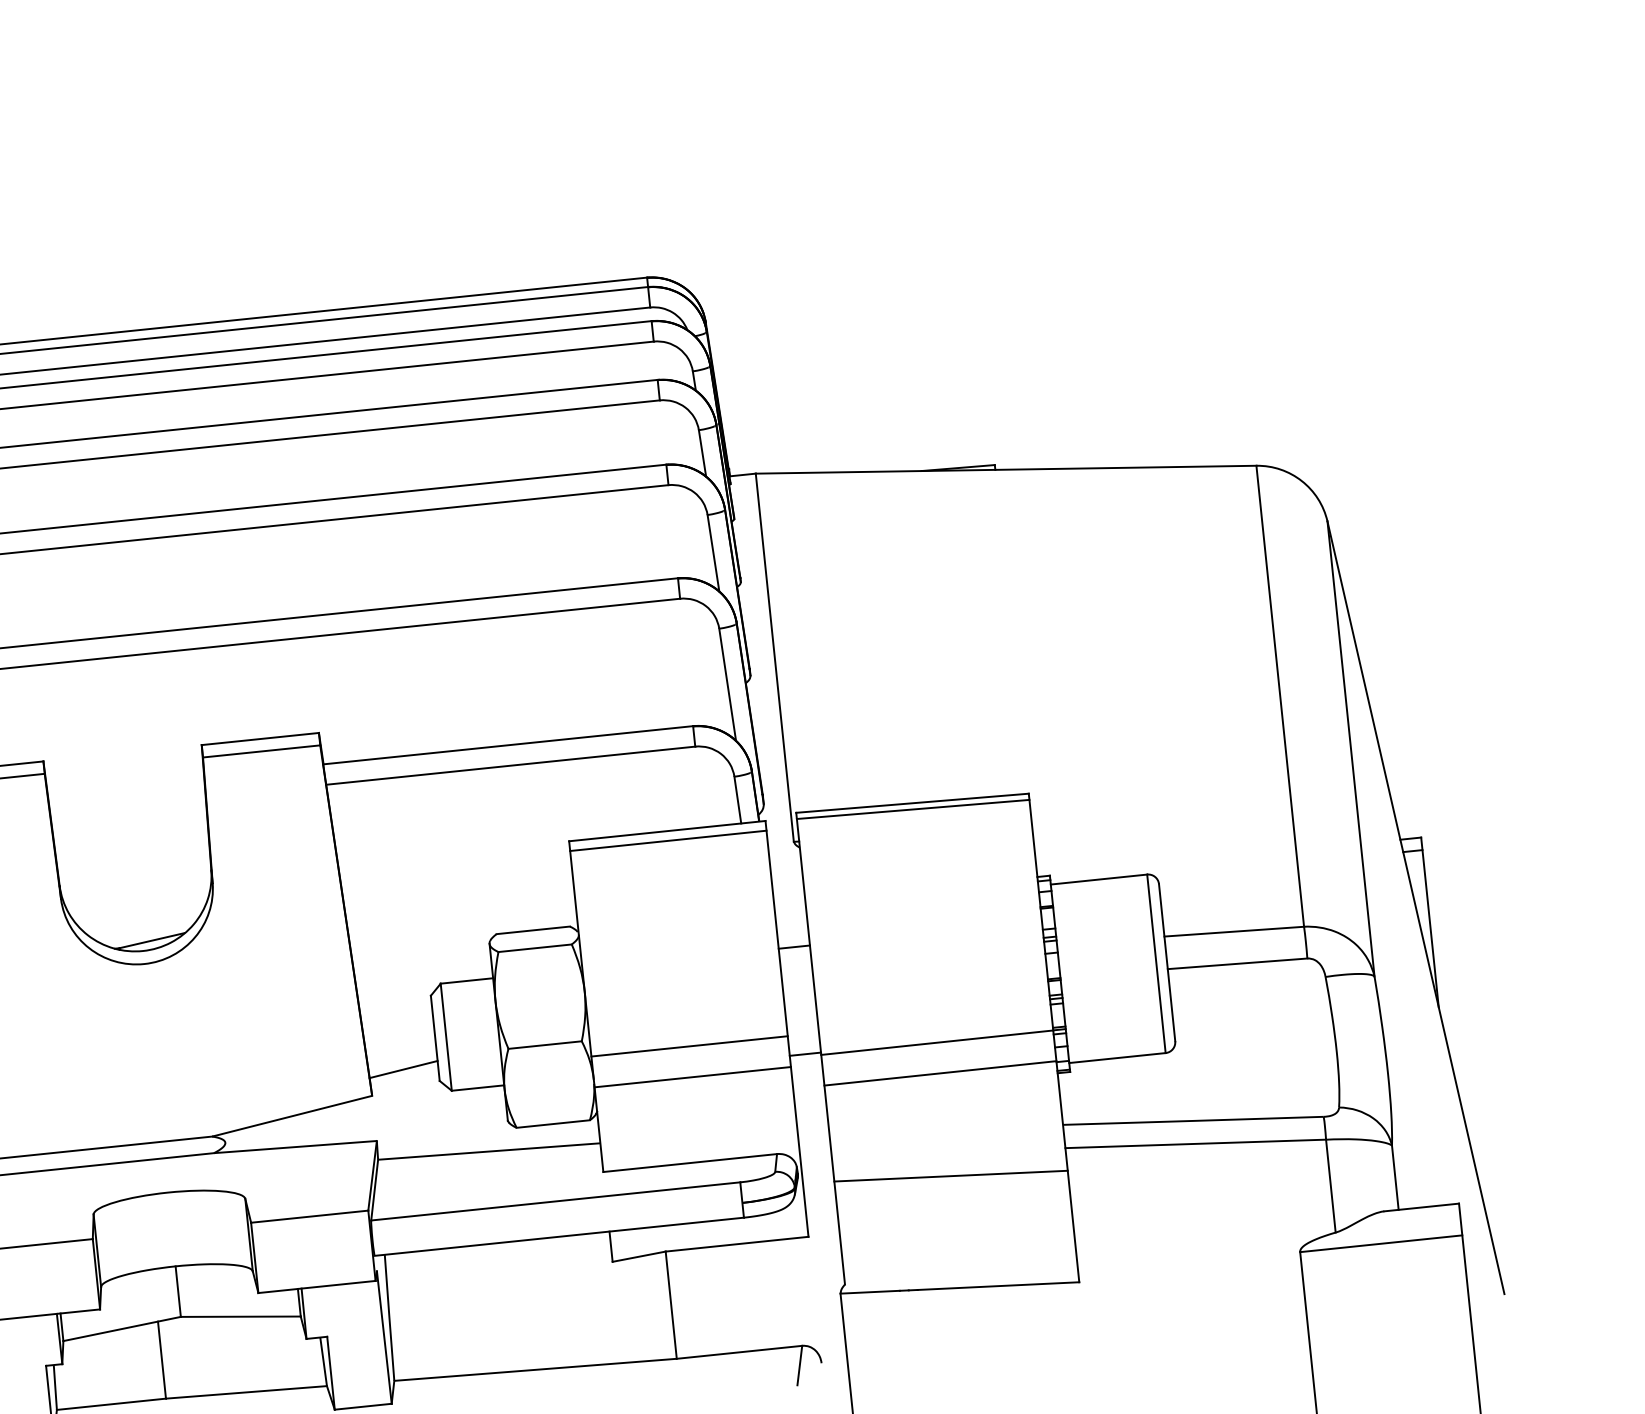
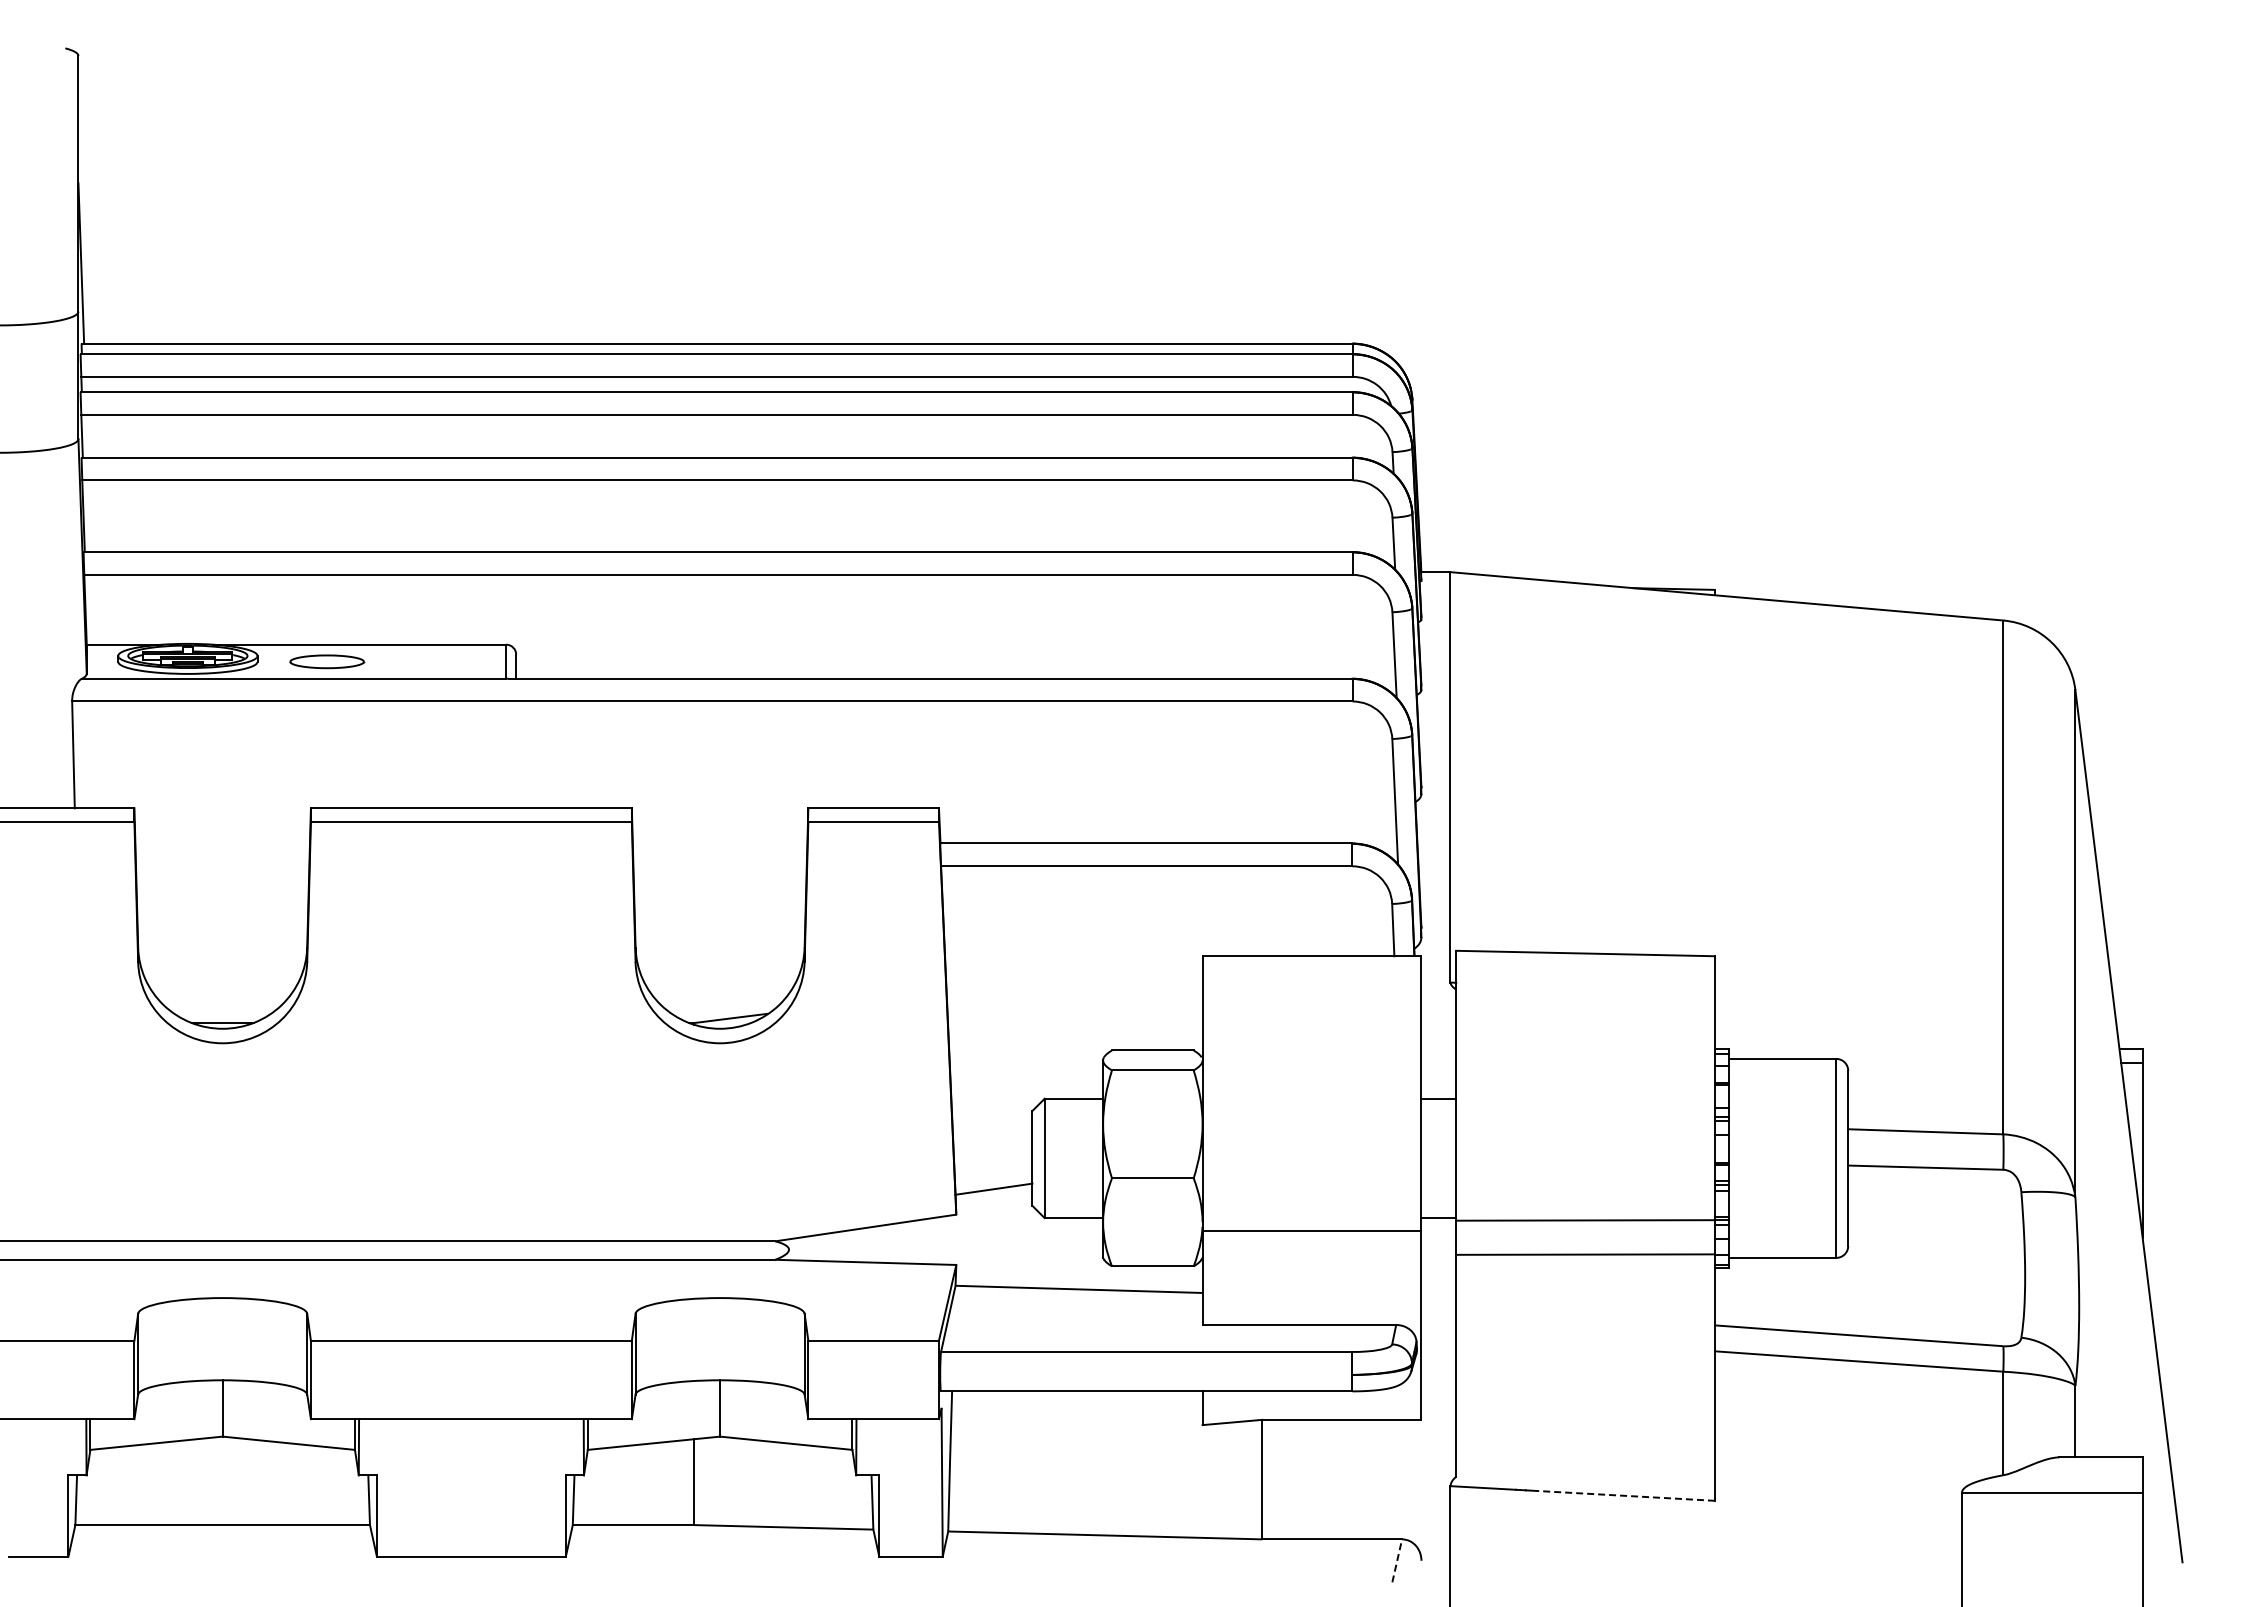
line: (913, 809) -> (1585, 960), removed
line: (667, 841) -> (1311, 967), removed
line: (689, 1046) -> (1311, 1196), removed
line: (950, 1175) -> (1585, 1368), removed
line: (998, 1285) -> (1625, 1495), solid -> dashed
line: (800, 1365) -> (1397, 1560), solid -> dashed

